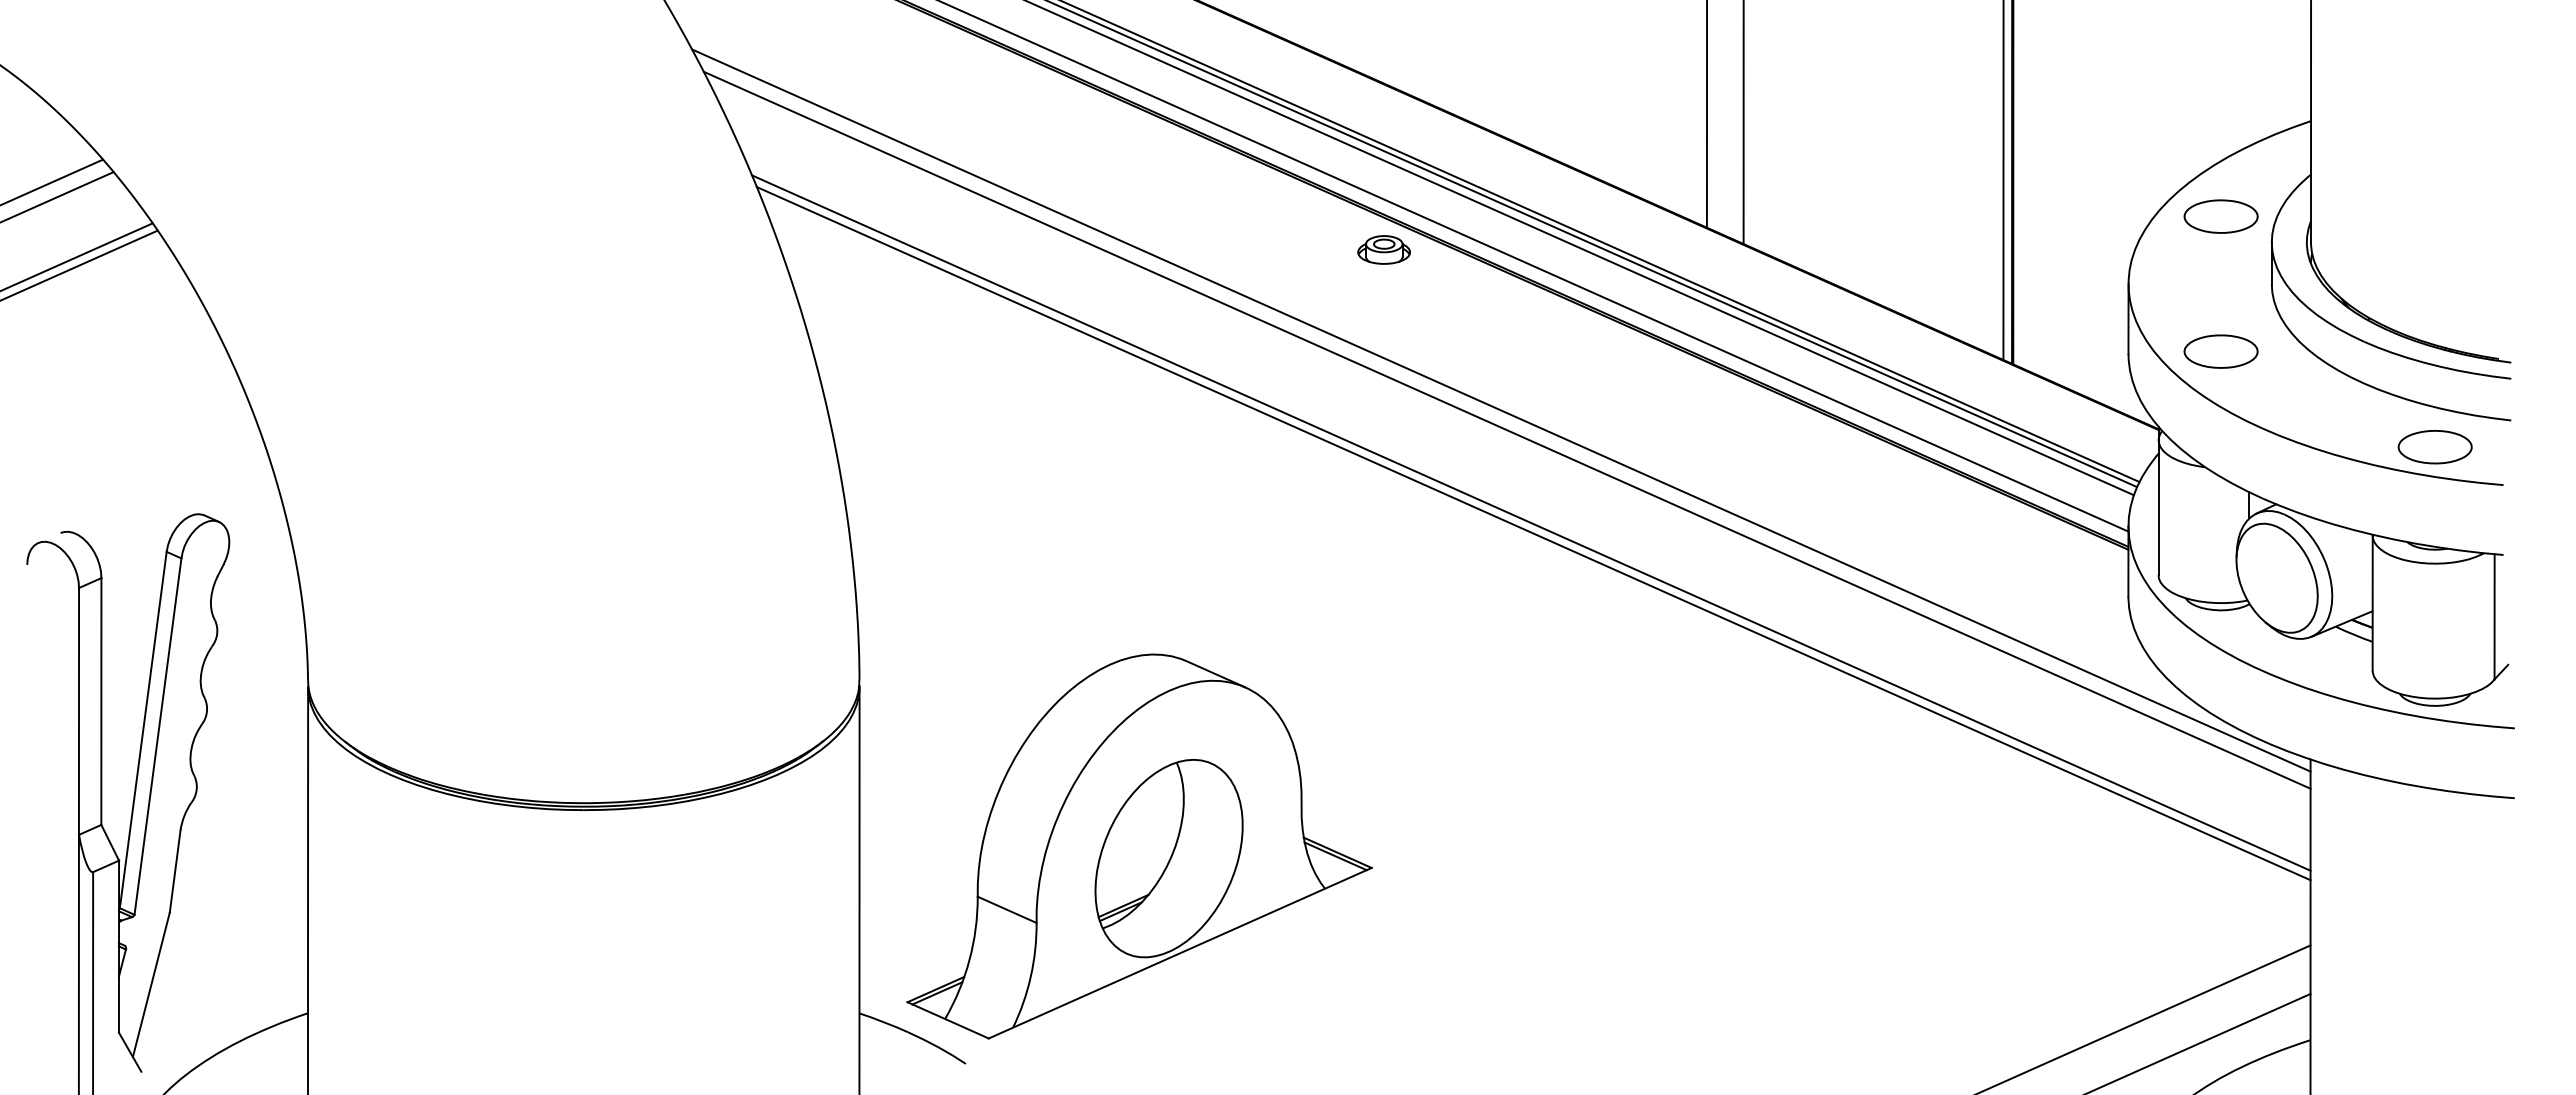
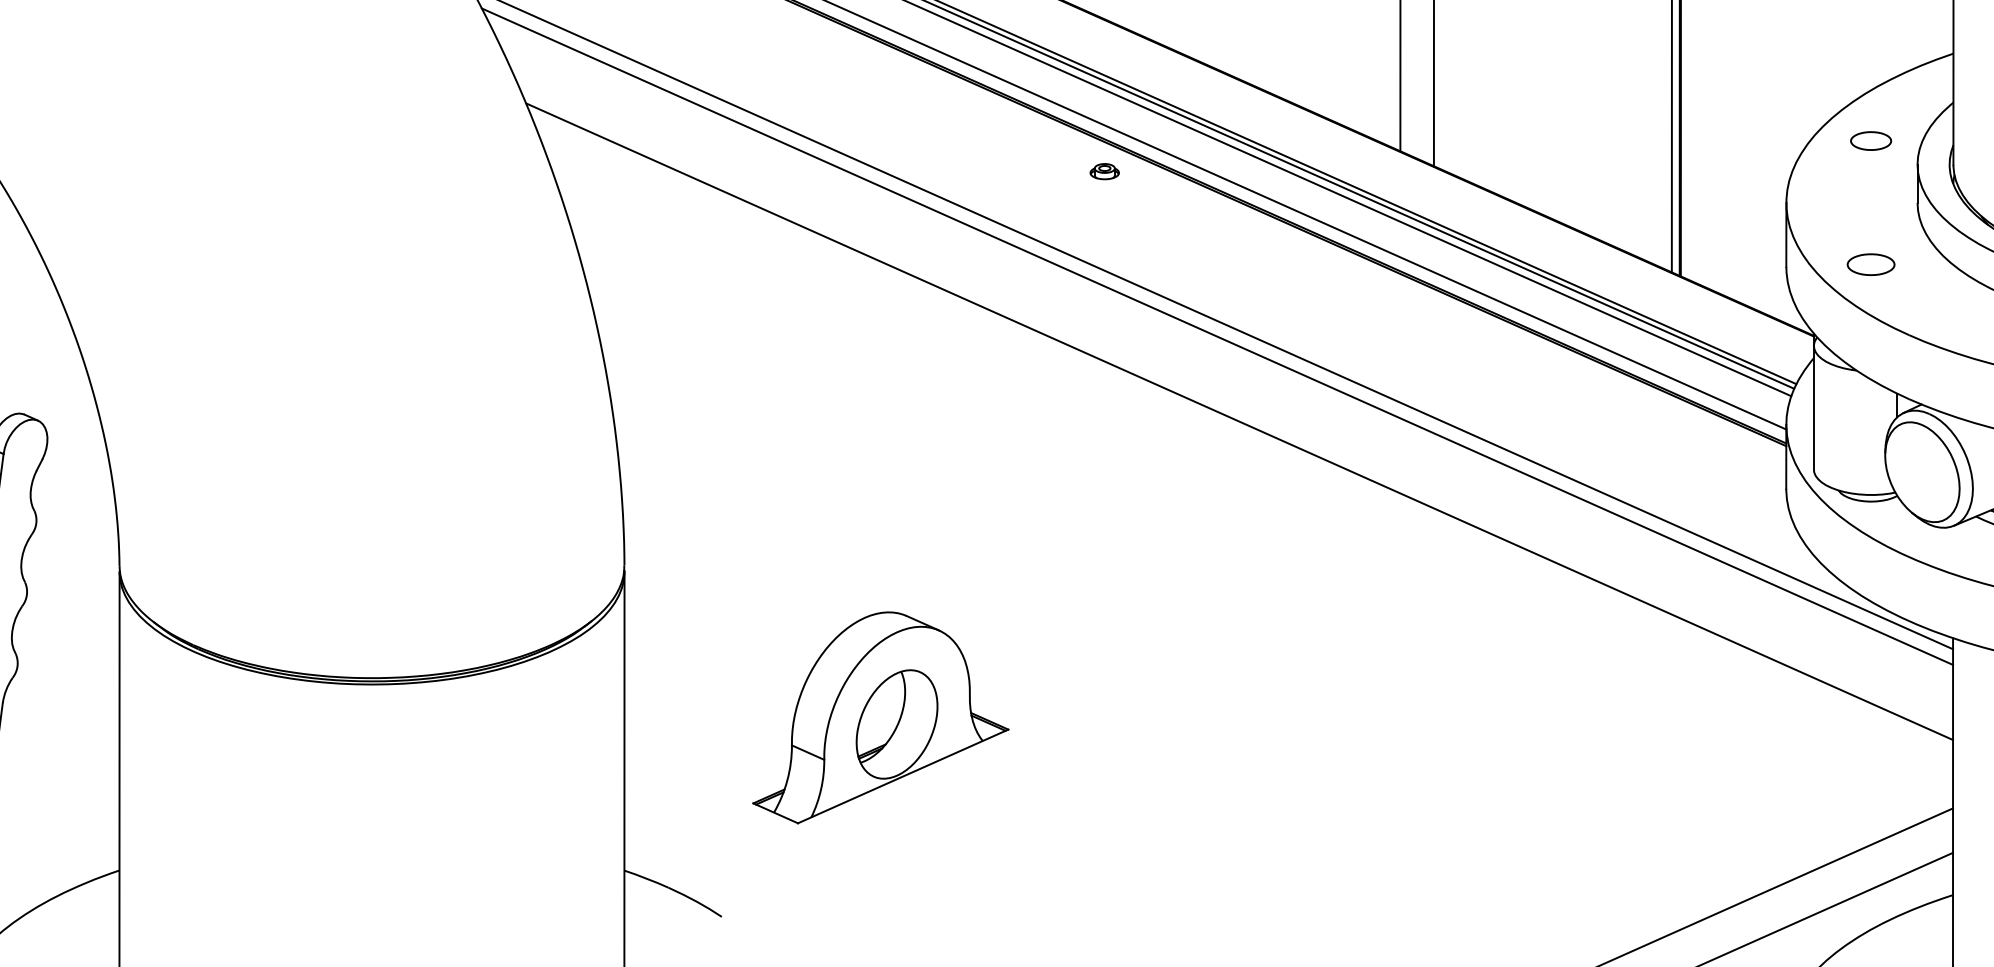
part: (2220, 216) -> (1870, 141), size x0.6
part: (1383, 249) -> (1104, 171), size x0.6
part: (2220, 351) -> (1870, 264), size x0.7
line: (1533, 533) -> (1241, 431), removed
part: (1139, 846) -> (880, 717), size x0.6

